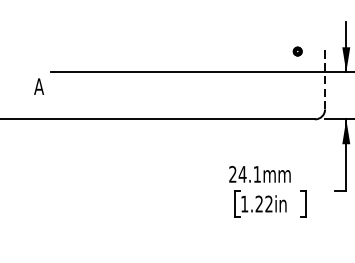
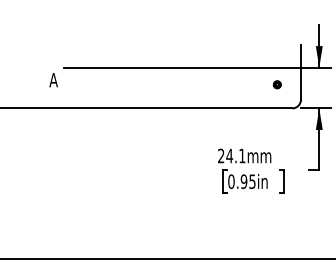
part: (296, 51) -> (276, 84), moved
line: (324, 77) -> (300, 72), dashed -> solid
text: (256, 203) -> (241, 181), 1.22in -> 0.95in

